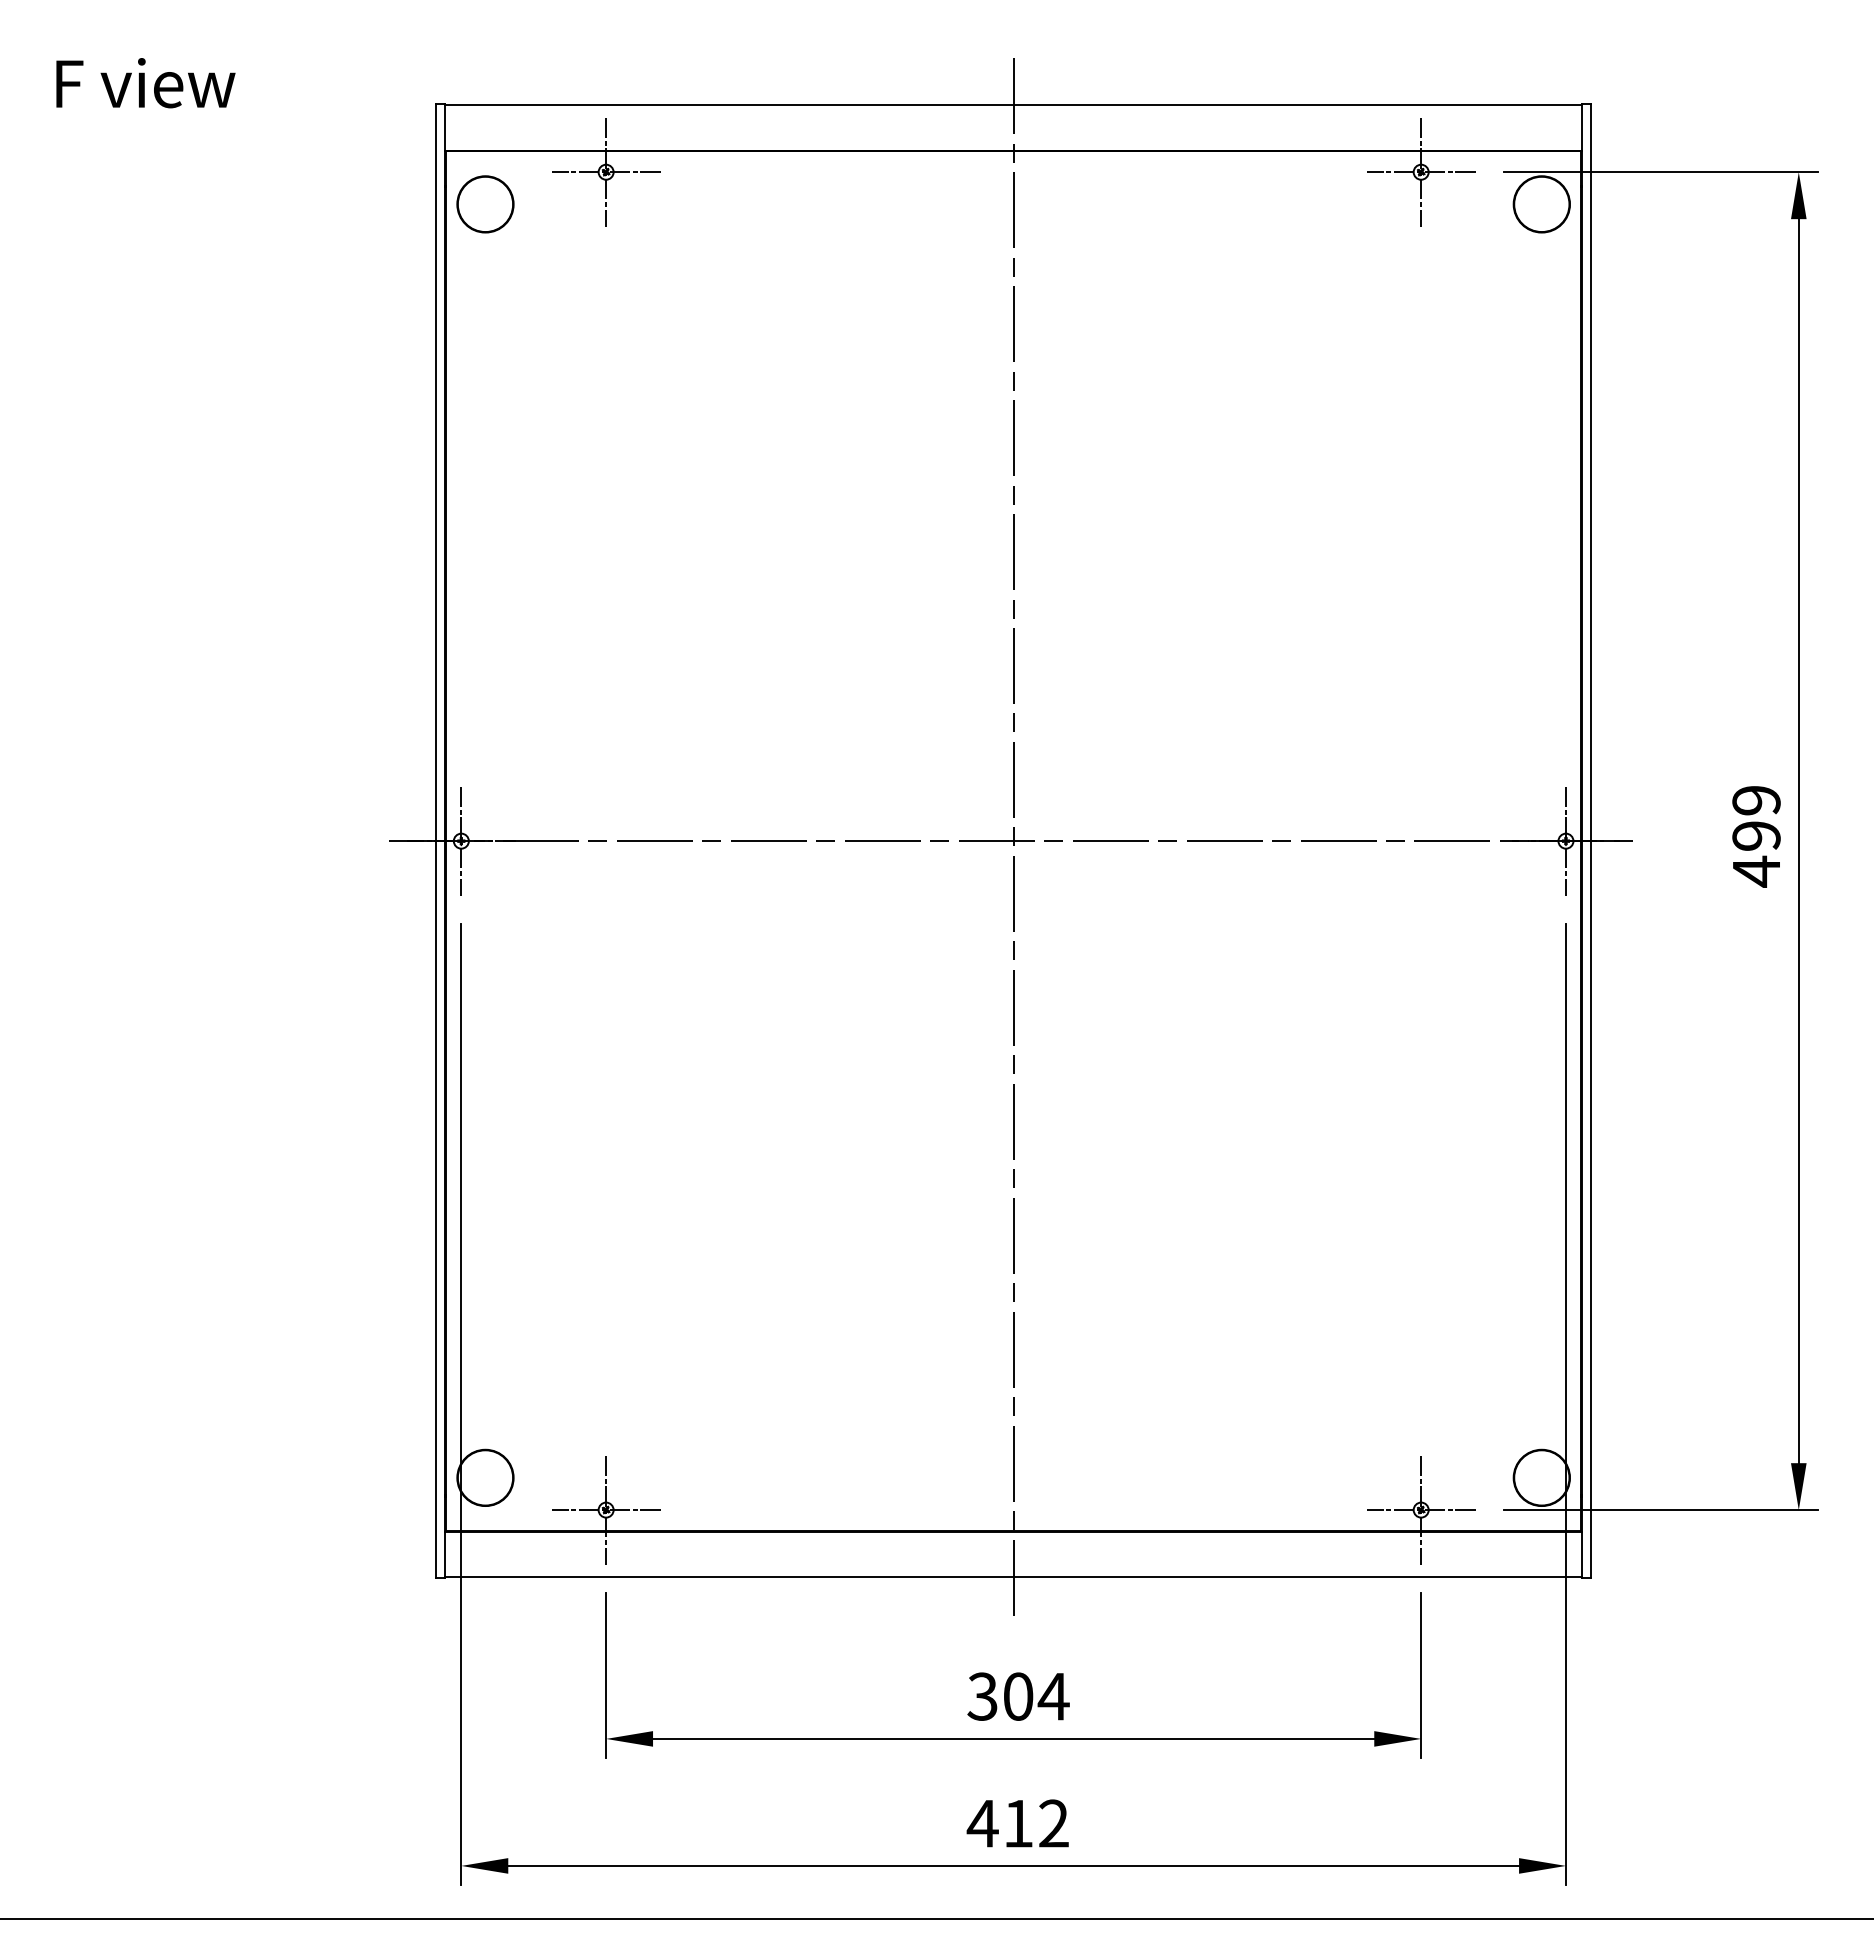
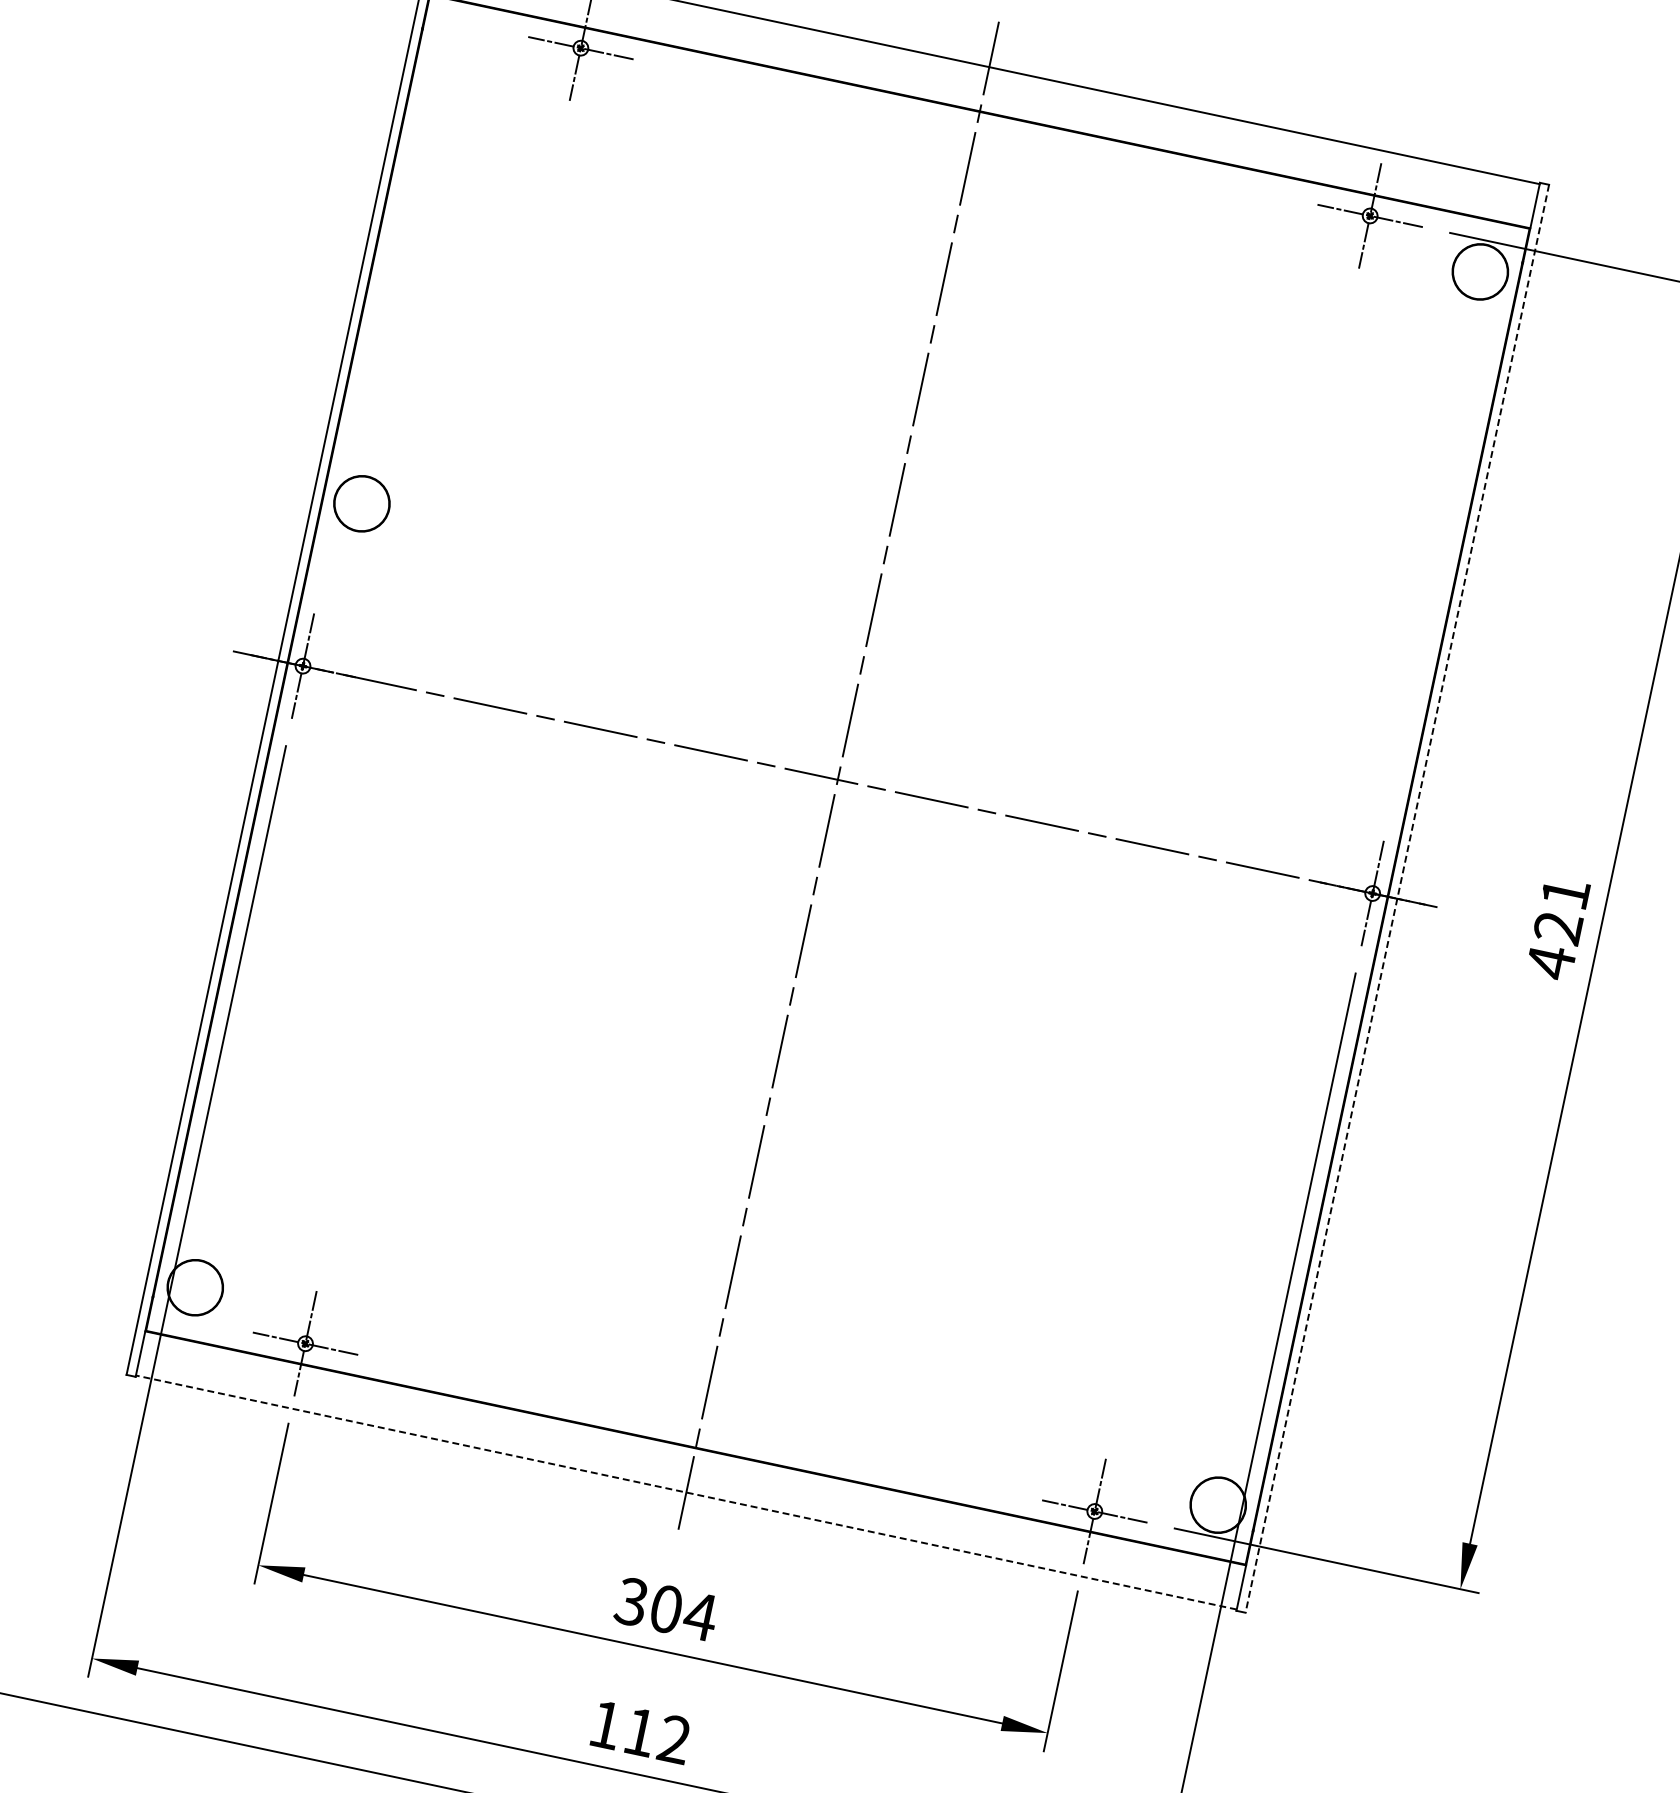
circle: (485, 204) -> (361, 503), moved
text: (1756, 818) -> (1561, 910), 499 -> 421
line: (1591, 841) -> (1397, 899), solid -> dashed
line: (1013, 1577) -> (686, 1492), solid -> dashed
text: (982, 1823) -> (605, 1724), 412 -> 112

